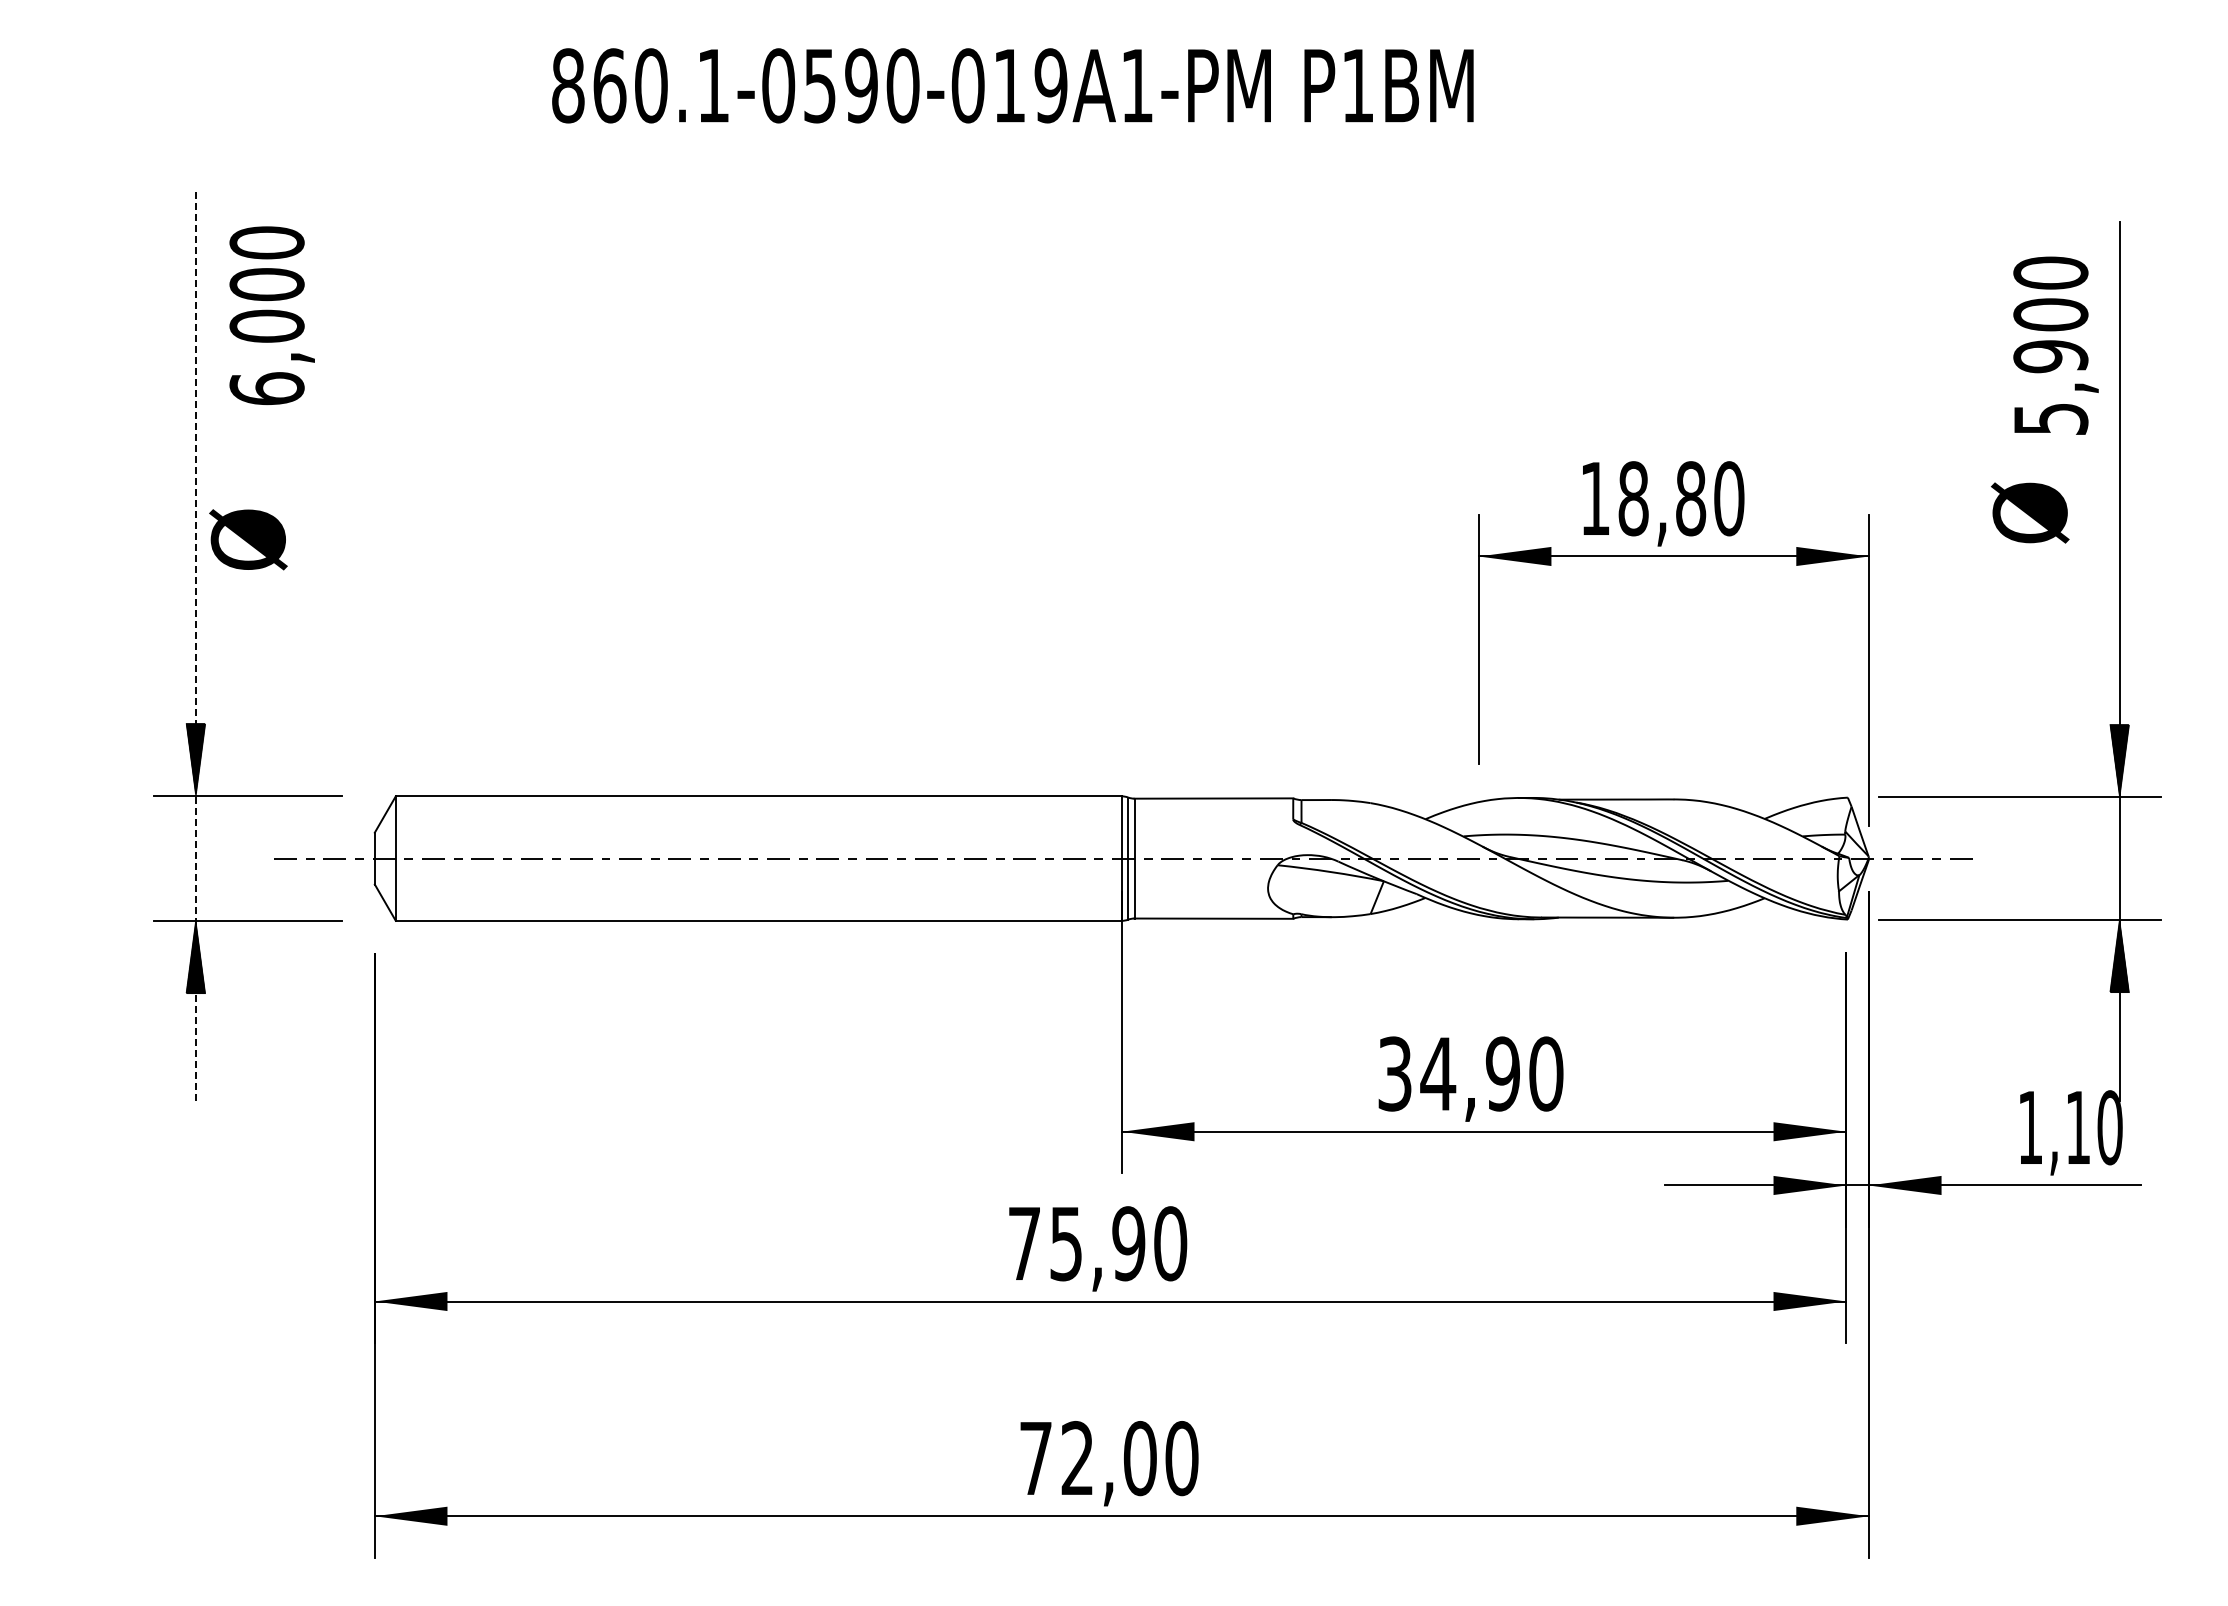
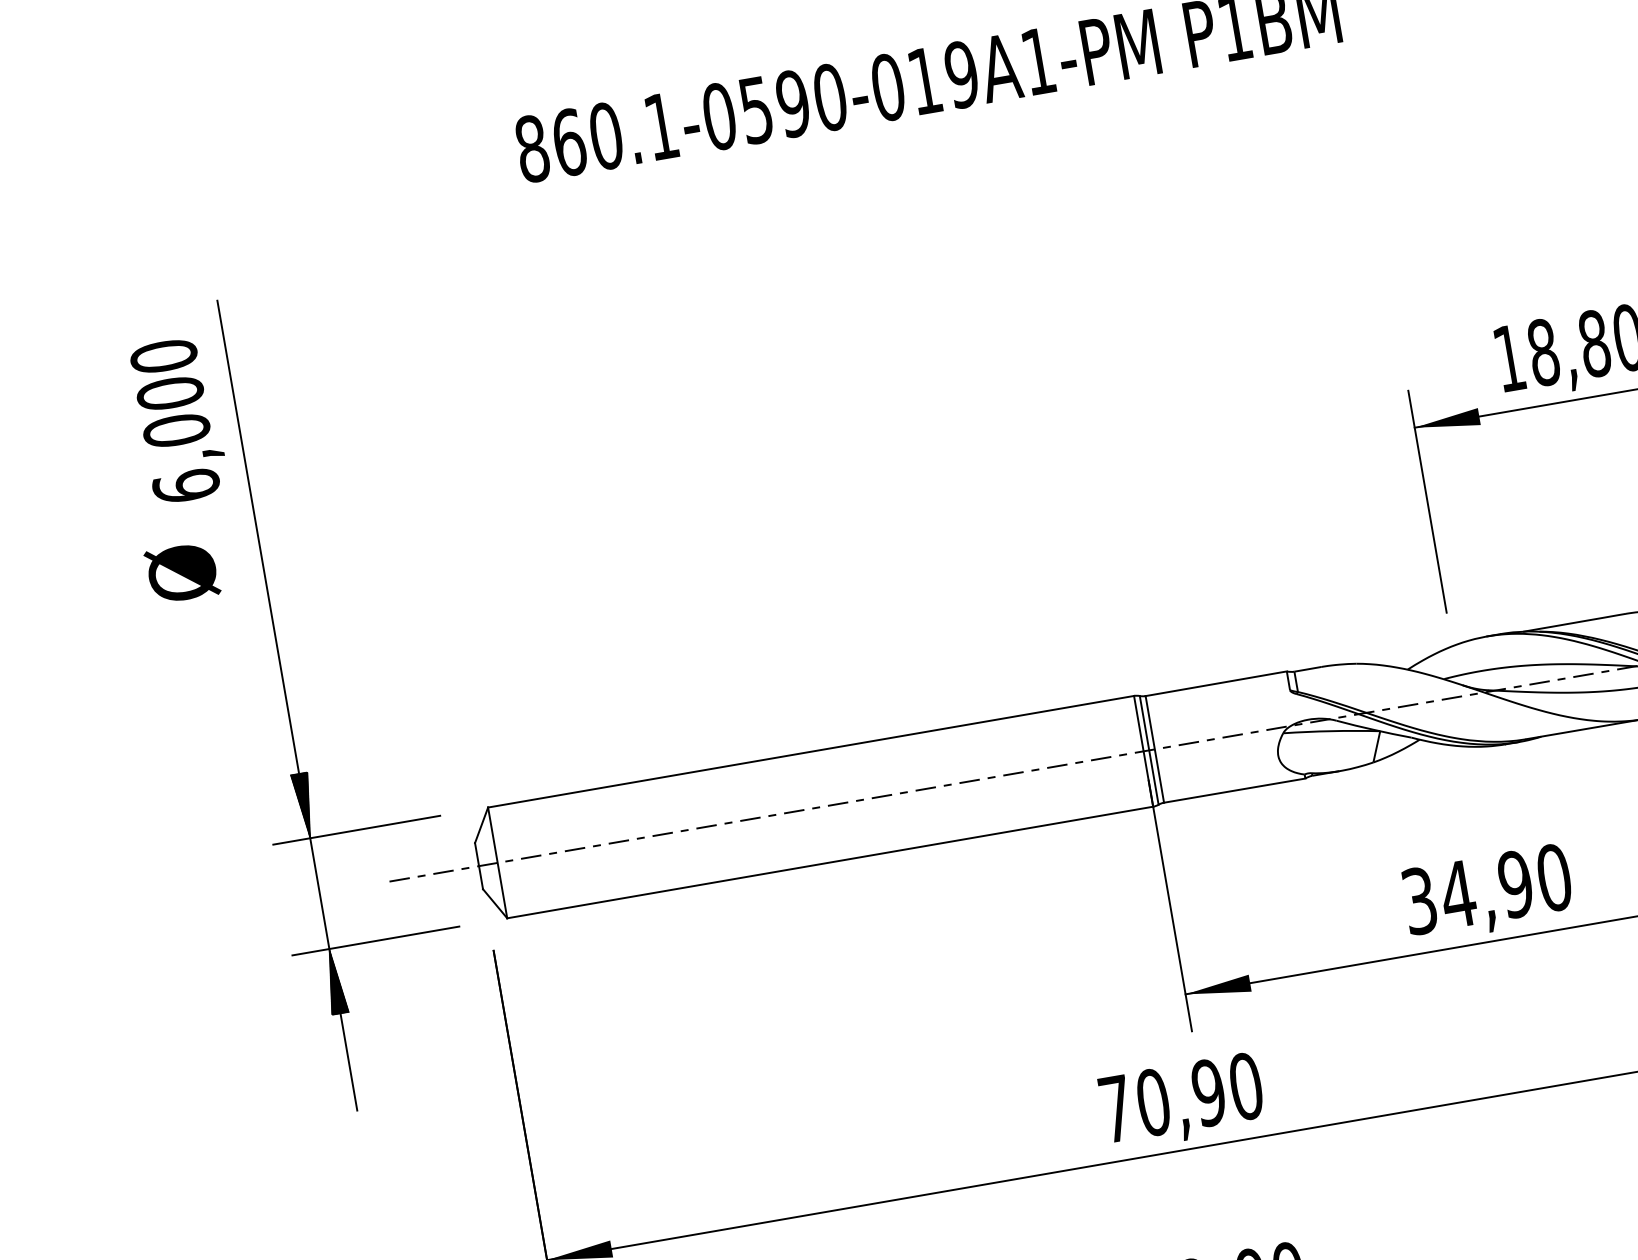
text: (271, 315) -> (179, 420), moved
text: (248, 539) -> (182, 572), moved
line: (195, 647) -> (287, 705), dashed -> solid
text: (1066, 1243) -> (1153, 1102), 75,90 -> 70,90

